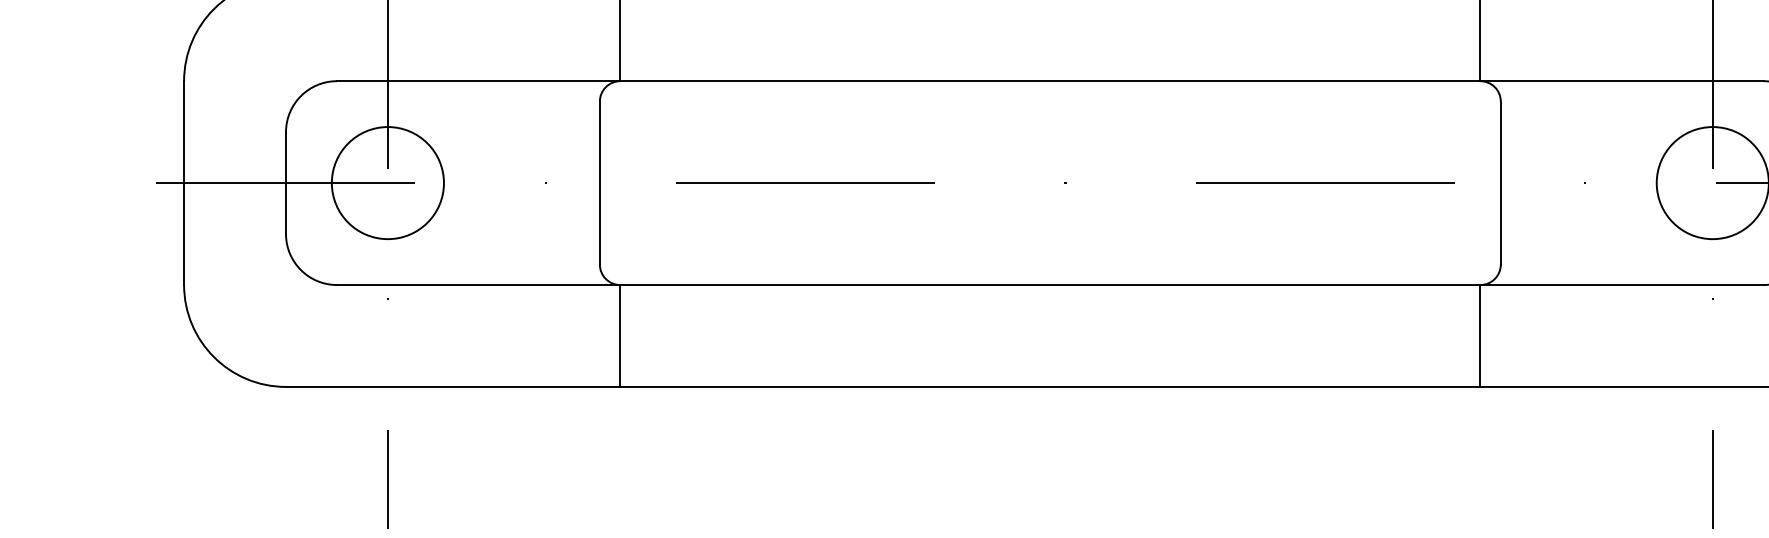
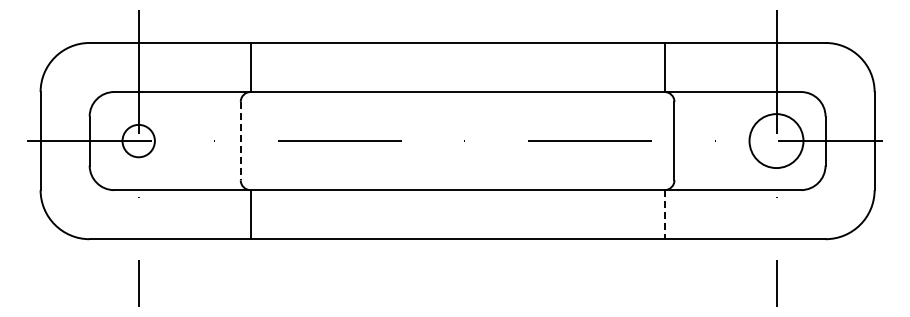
circle: (387, 183) -> (138, 141), size x0.6
line: (599, 183) -> (240, 141), solid -> dashed
line: (1480, 335) -> (664, 214), solid -> dashed

